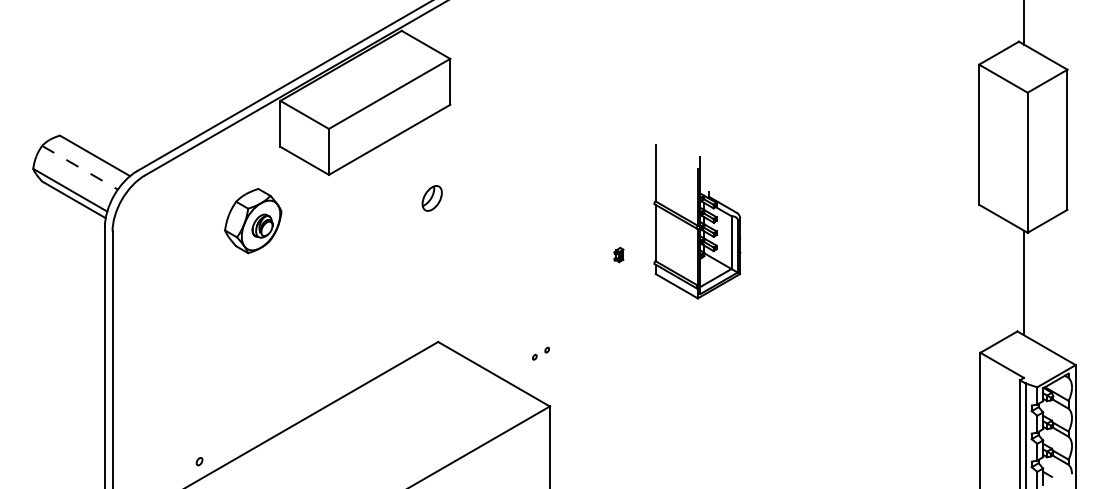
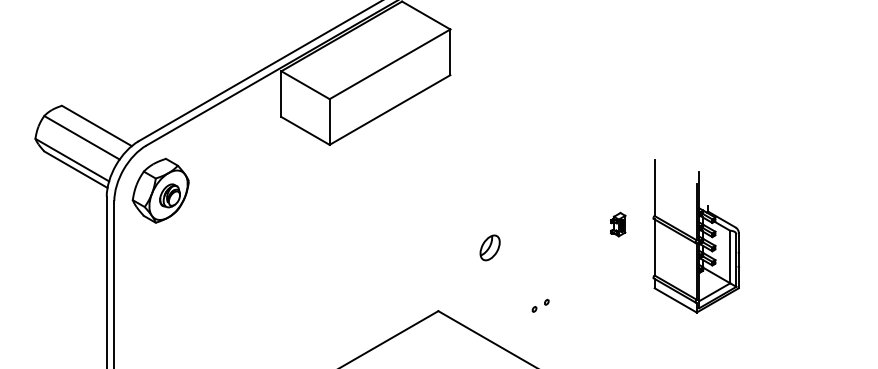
line: (80, 167) -> (82, 137), dashed -> solid
part: (431, 198) -> (489, 247), moved
part: (253, 220) -> (161, 190), moved
part: (697, 221) -> (696, 236), moved
part: (618, 254) -> (617, 224), size x1.67
part: (540, 353) -> (540, 305), moved

